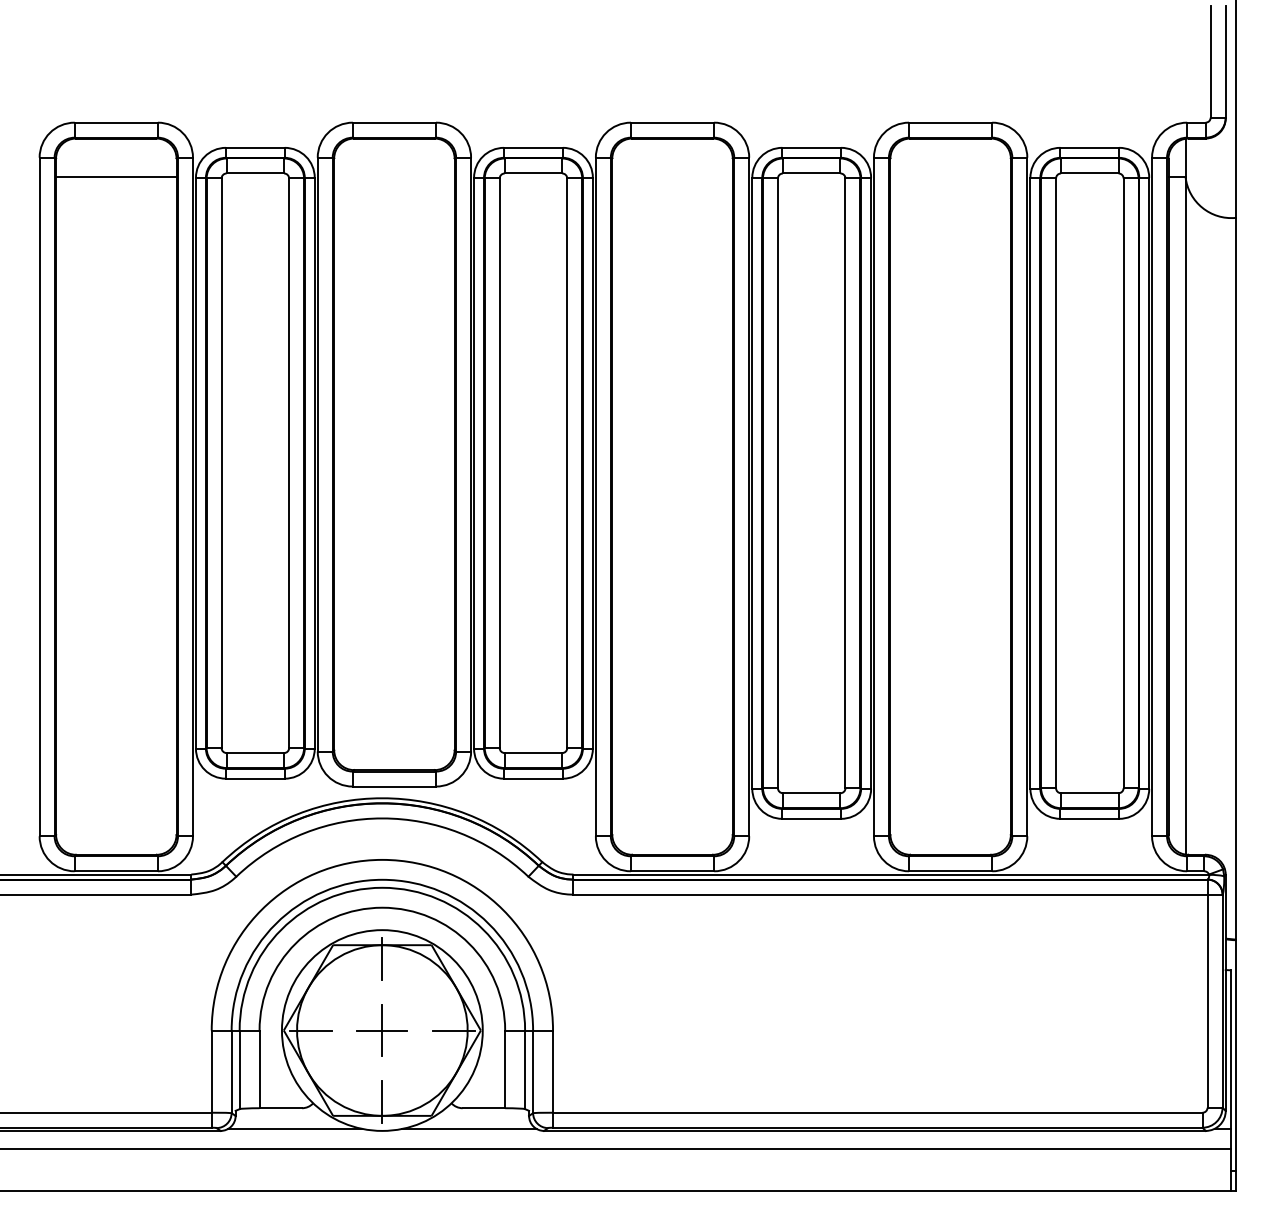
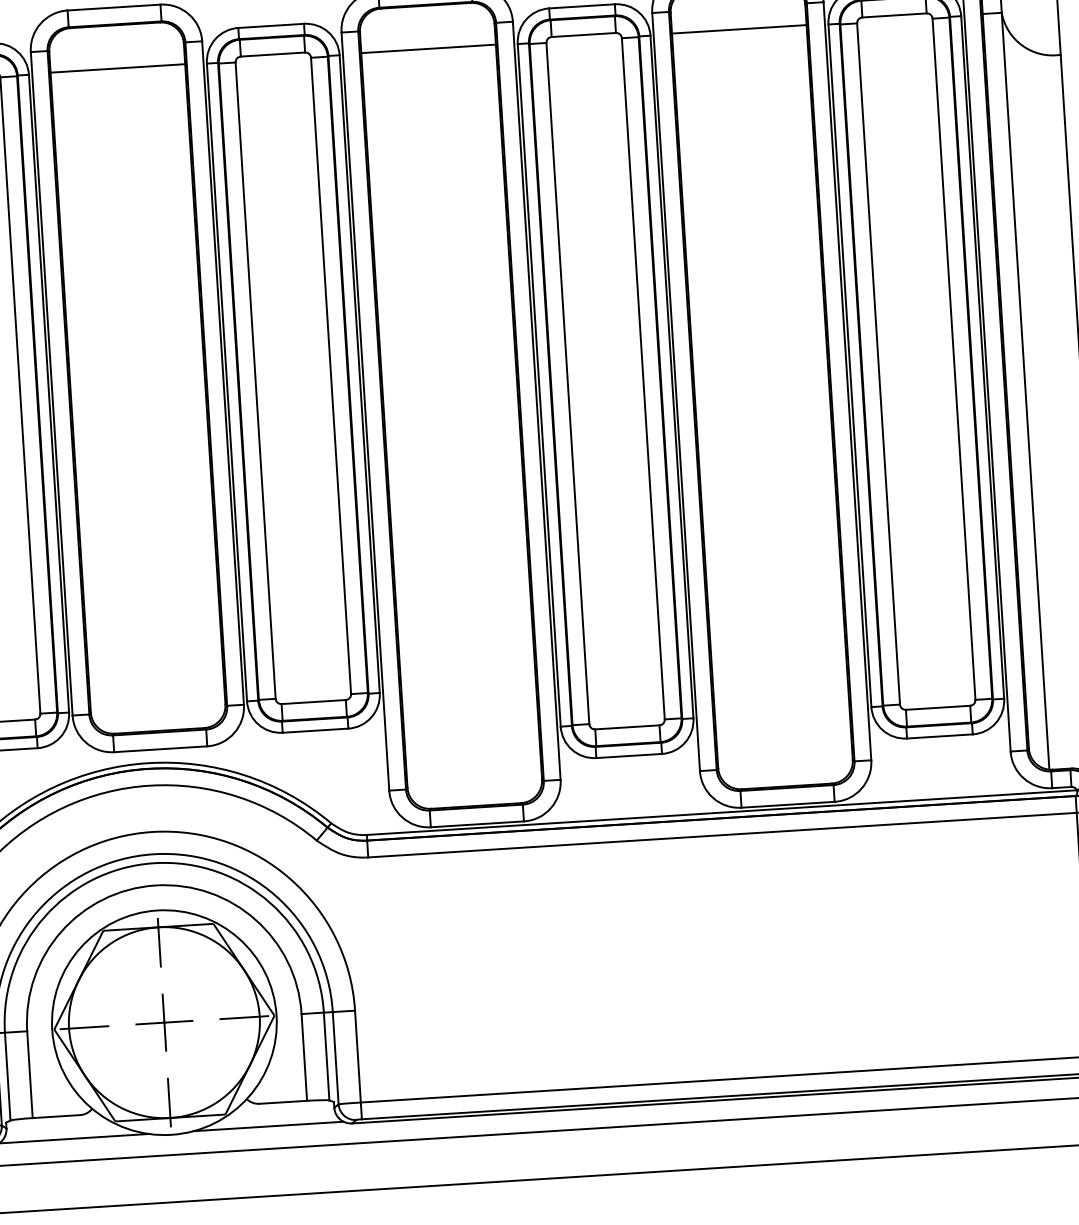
line: (394, 177) -> (118, 68), added
line: (672, 177) -> (428, 49), added
line: (950, 177) -> (739, 29), added

